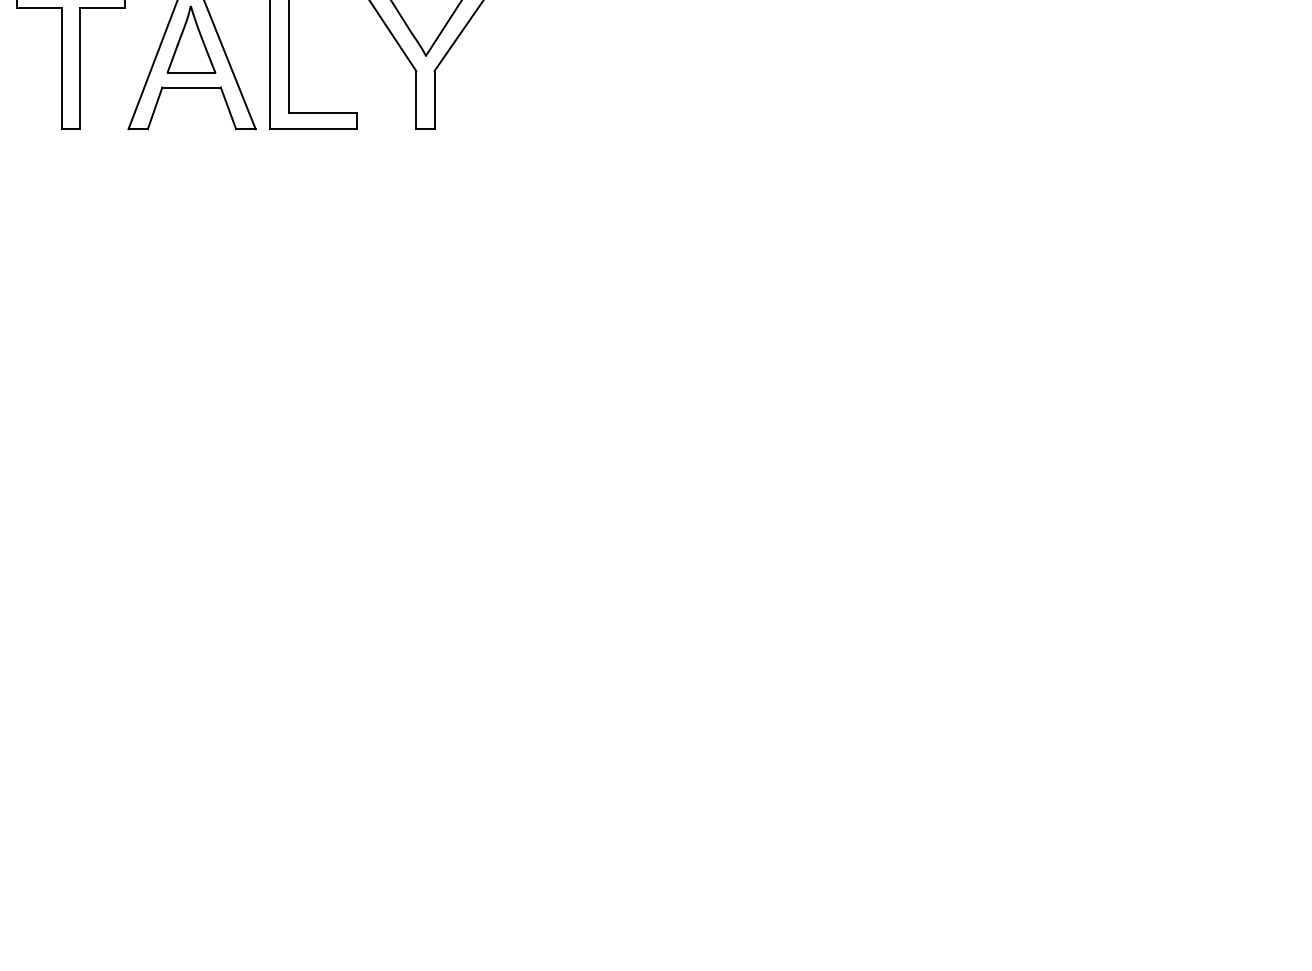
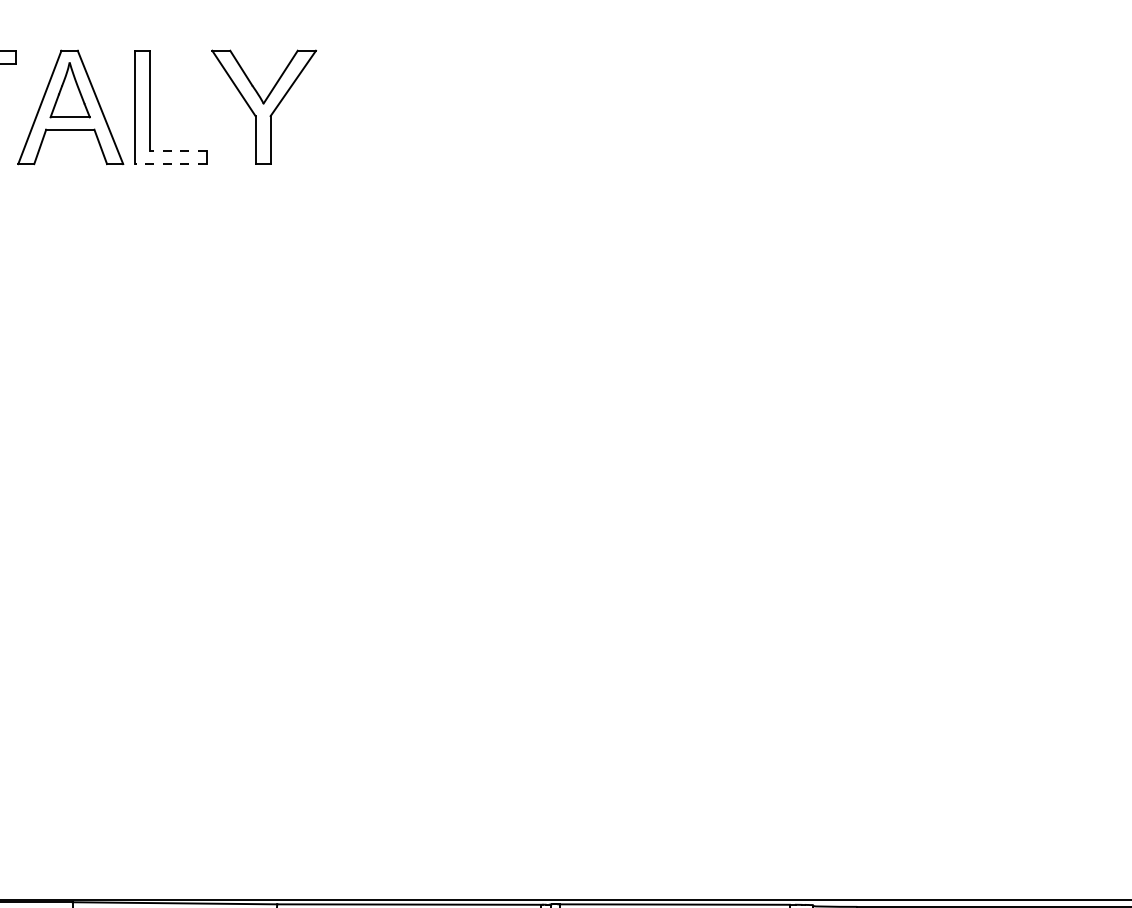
line: (322, 113) -> (178, 151), solid -> dashed
line: (313, 129) -> (170, 164), solid -> dashed

